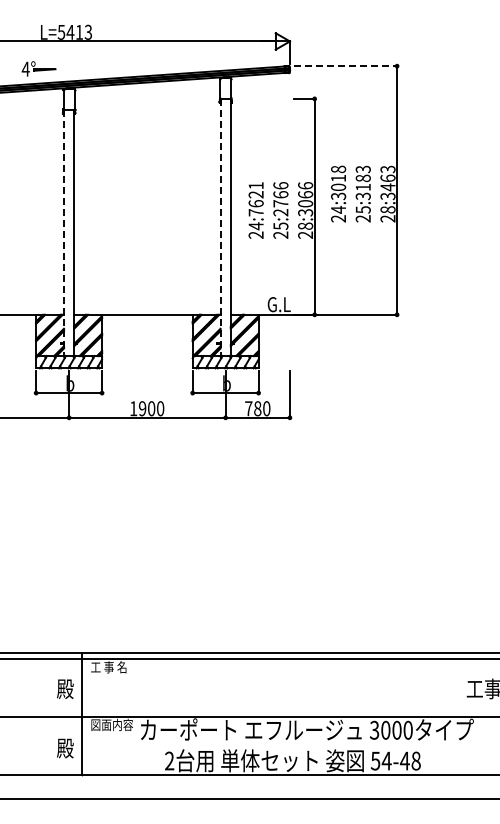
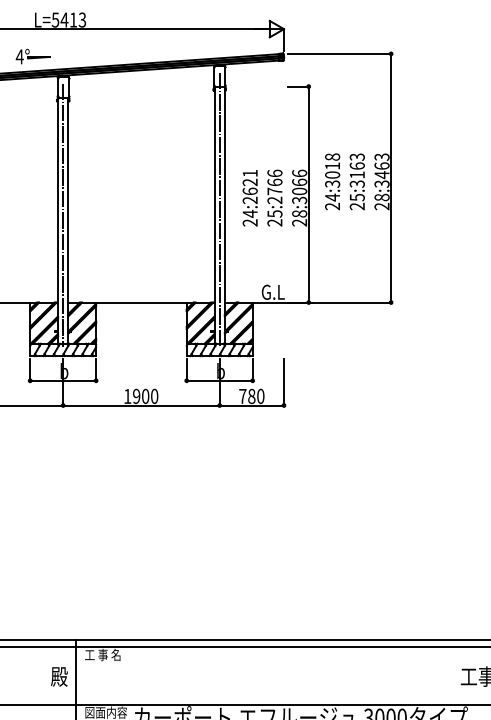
line: (345, 66) -> (339, 54), dashed -> solid
text: (362, 178) -> (356, 166), 25:3183 -> 25:3163
text: (255, 212) -> (249, 200), 24:7621 -> 24:2621
line: (225, 220) -> (219, 208), added
line: (69, 227) -> (63, 215), added
line: (220, 228) -> (214, 216), dashed -> solid
line: (63, 233) -> (57, 221), dashed -> solid

